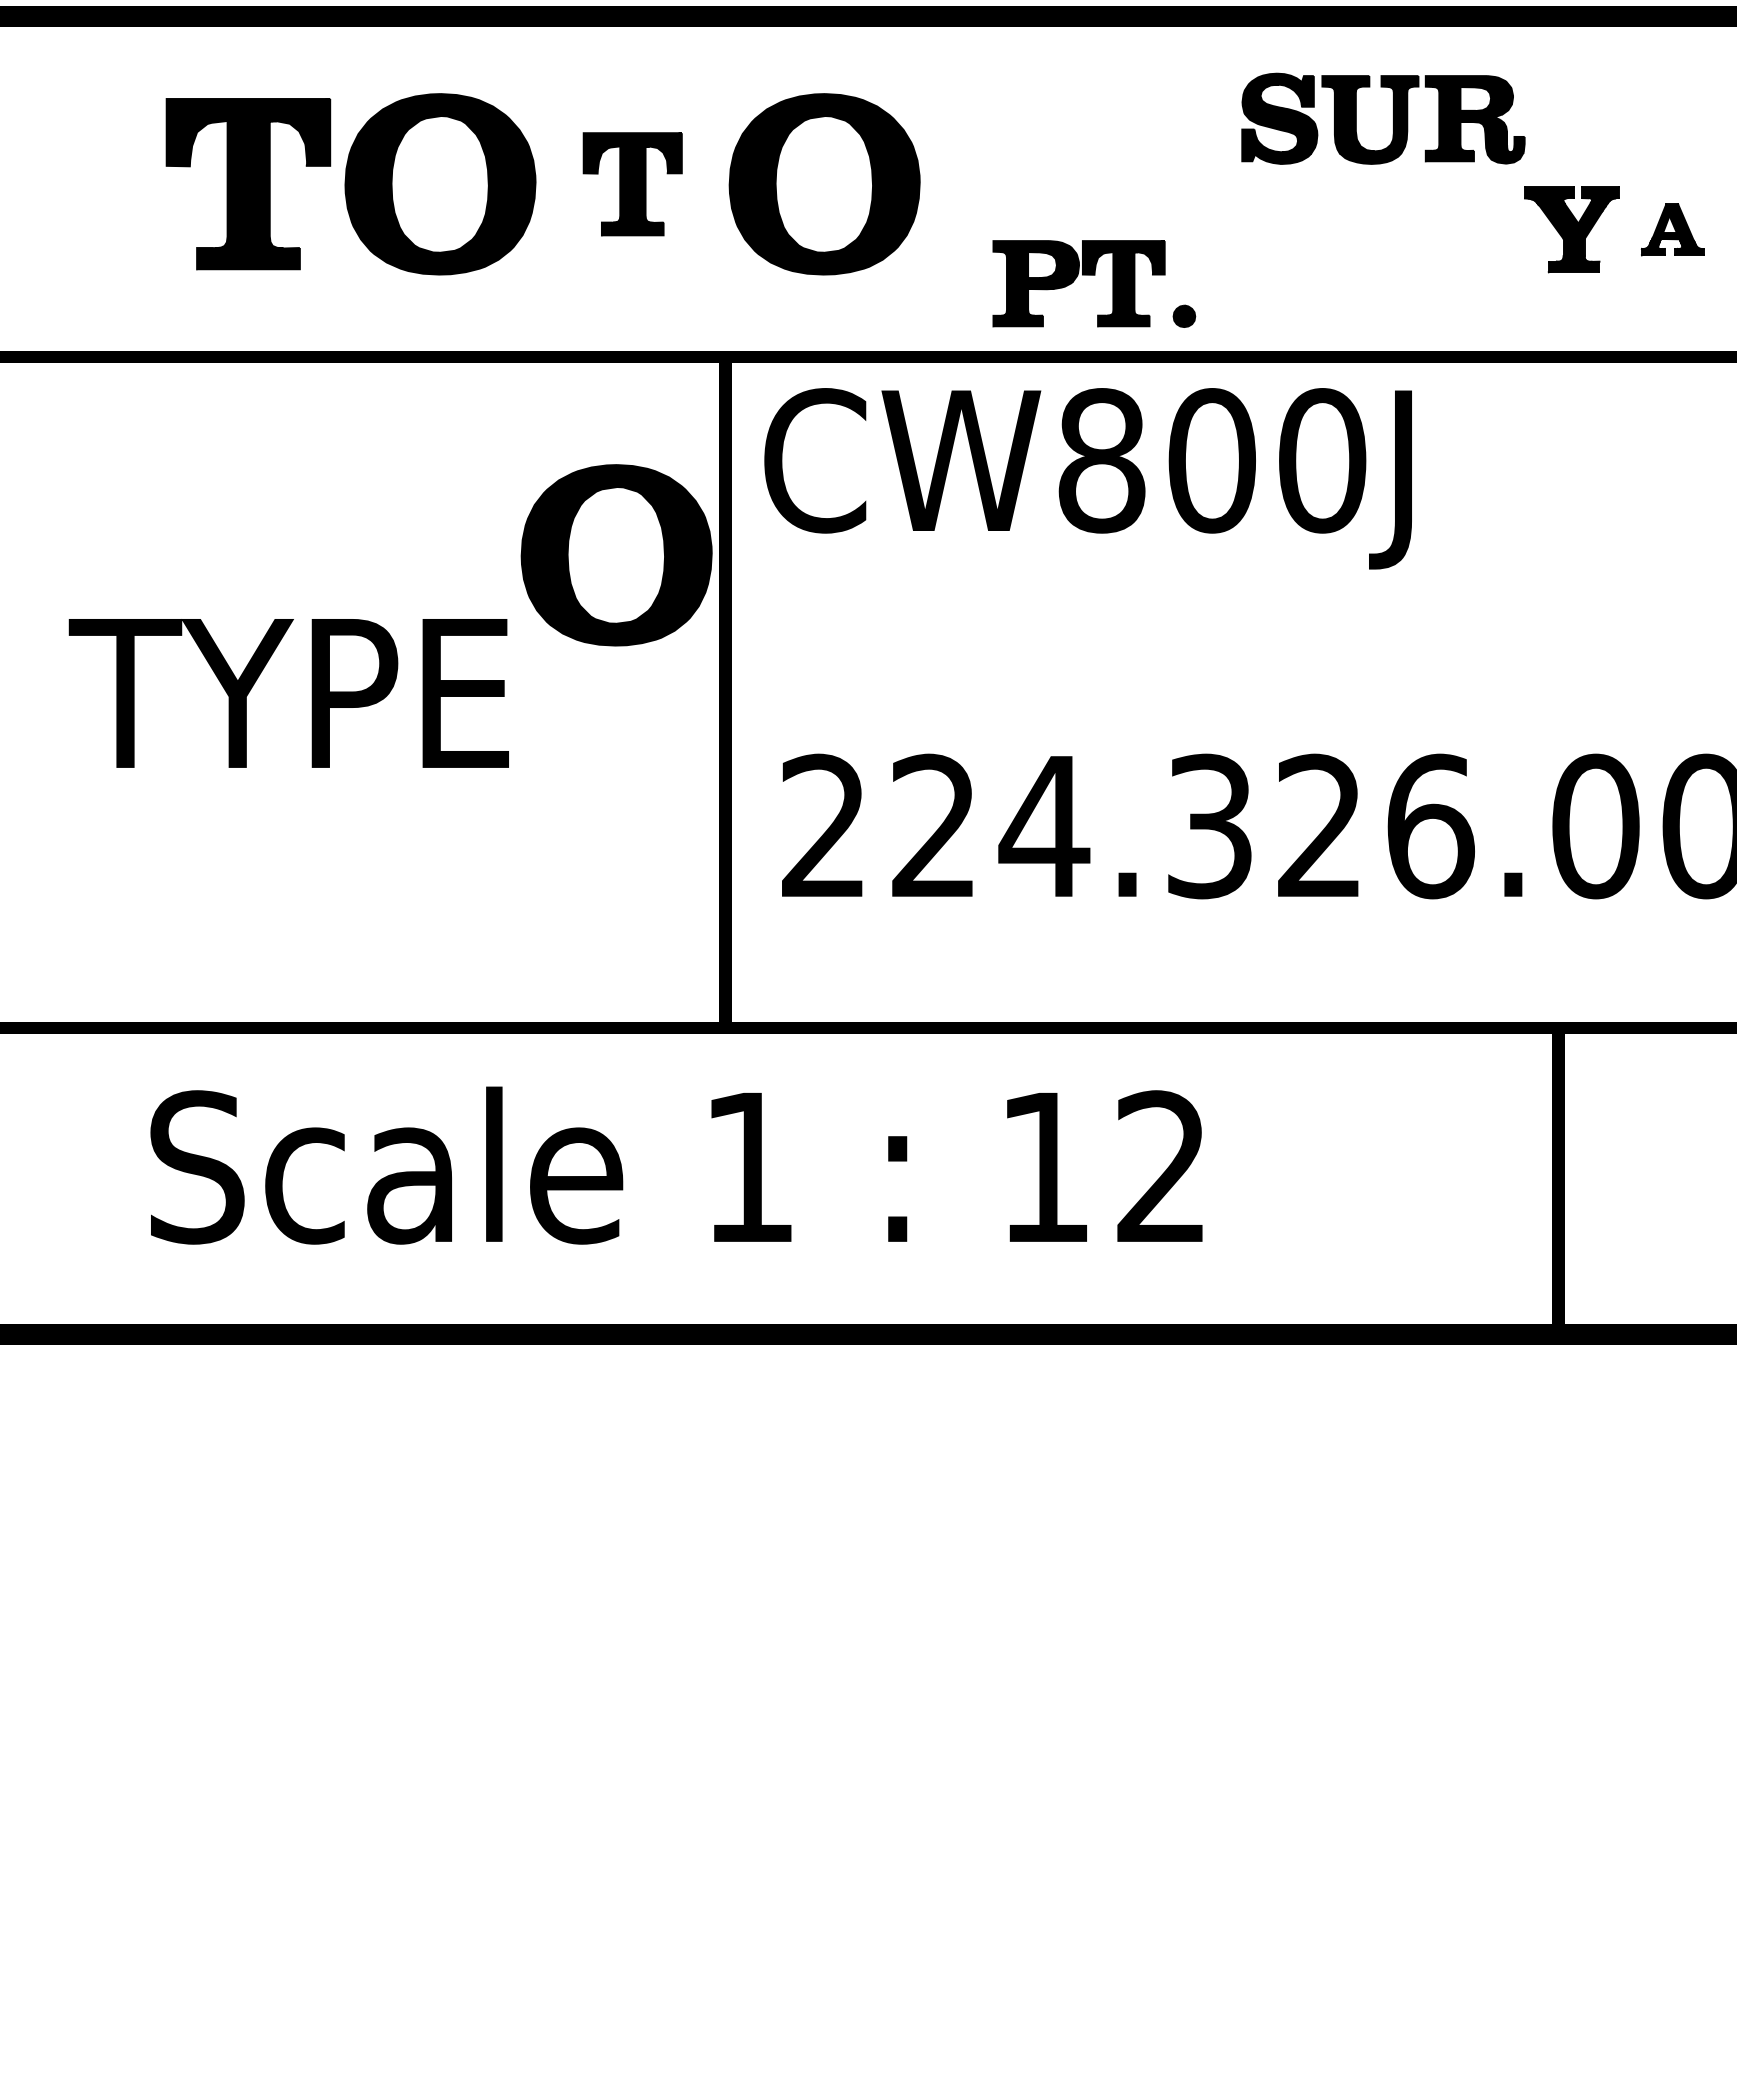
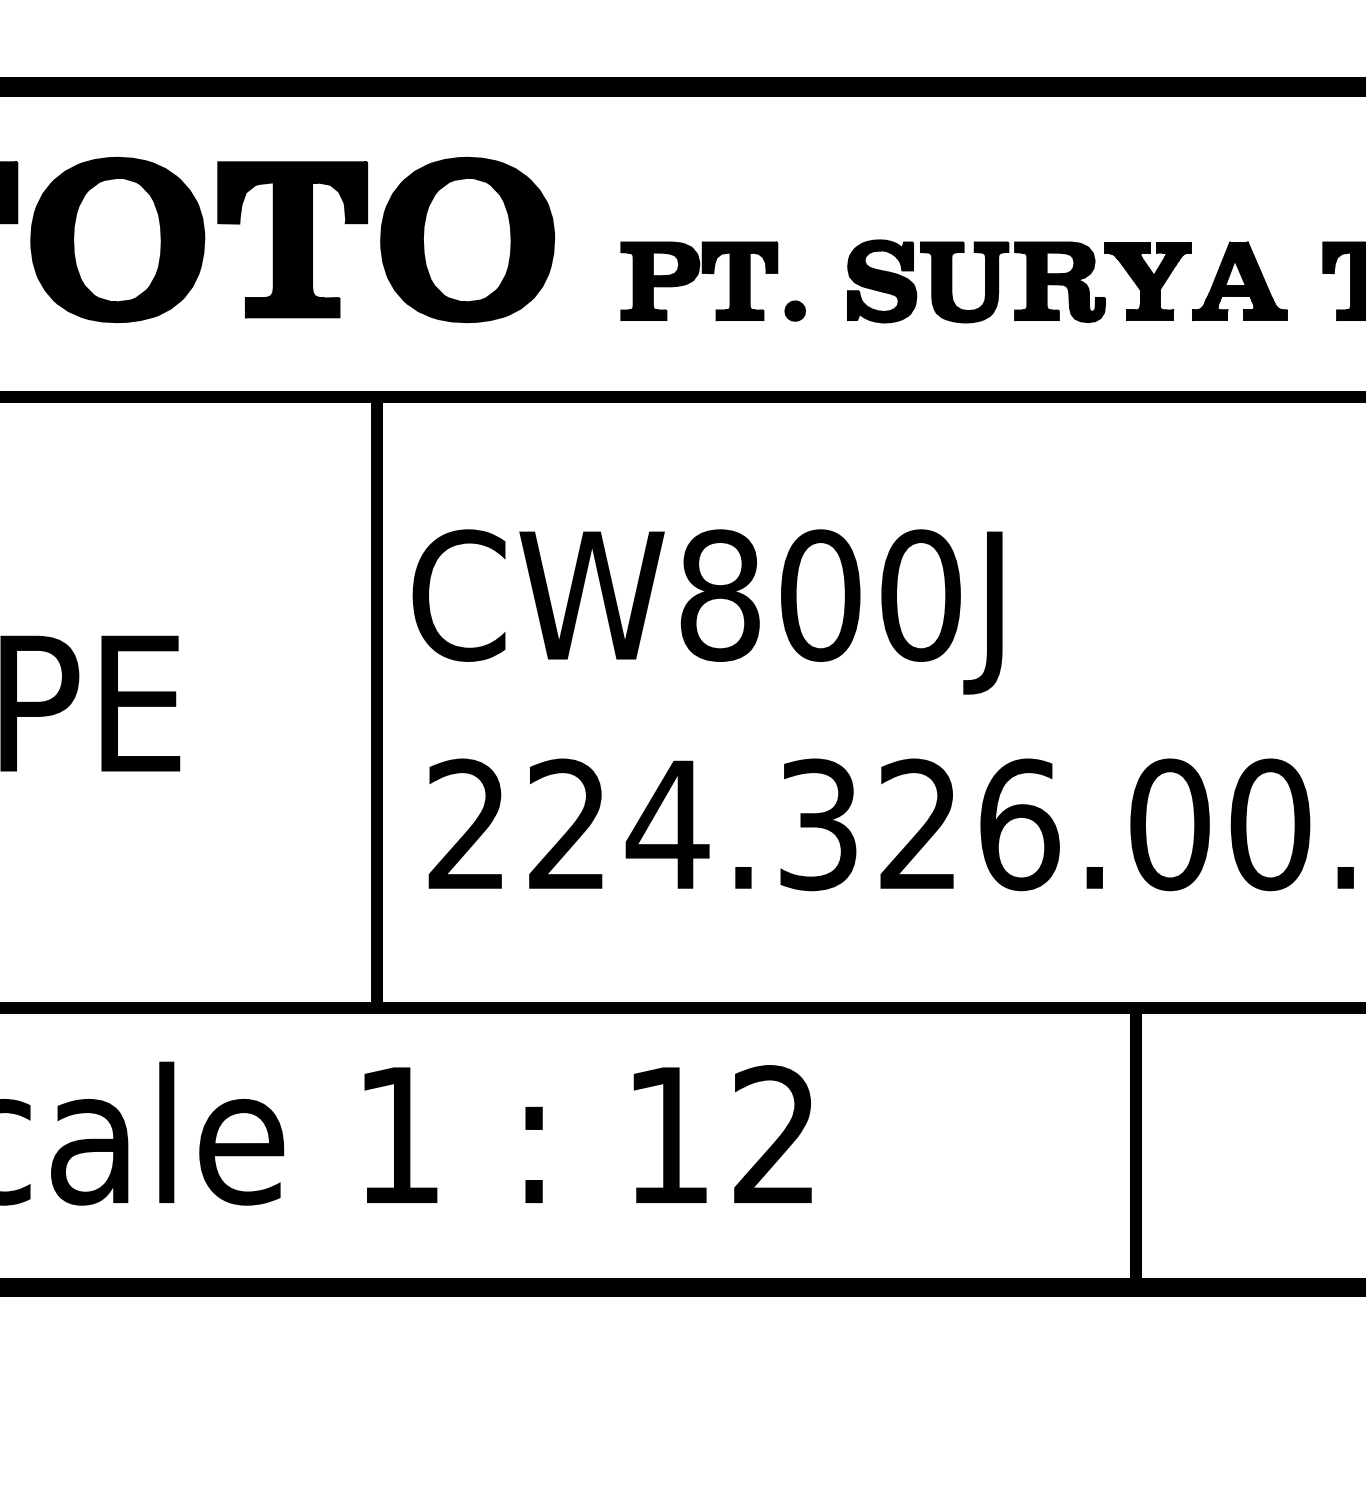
part: (1393, 118) -> (985, 281), moved
part: (632, 184) -> (292, 240), size x1.67
part: (1672, 229) -> (1239, 281), size x1.67
part: (1094, 275) -> (713, 273), moved
text: (1087, 478) -> (706, 611), moved
part: (616, 555) -> (278, 578), removed

